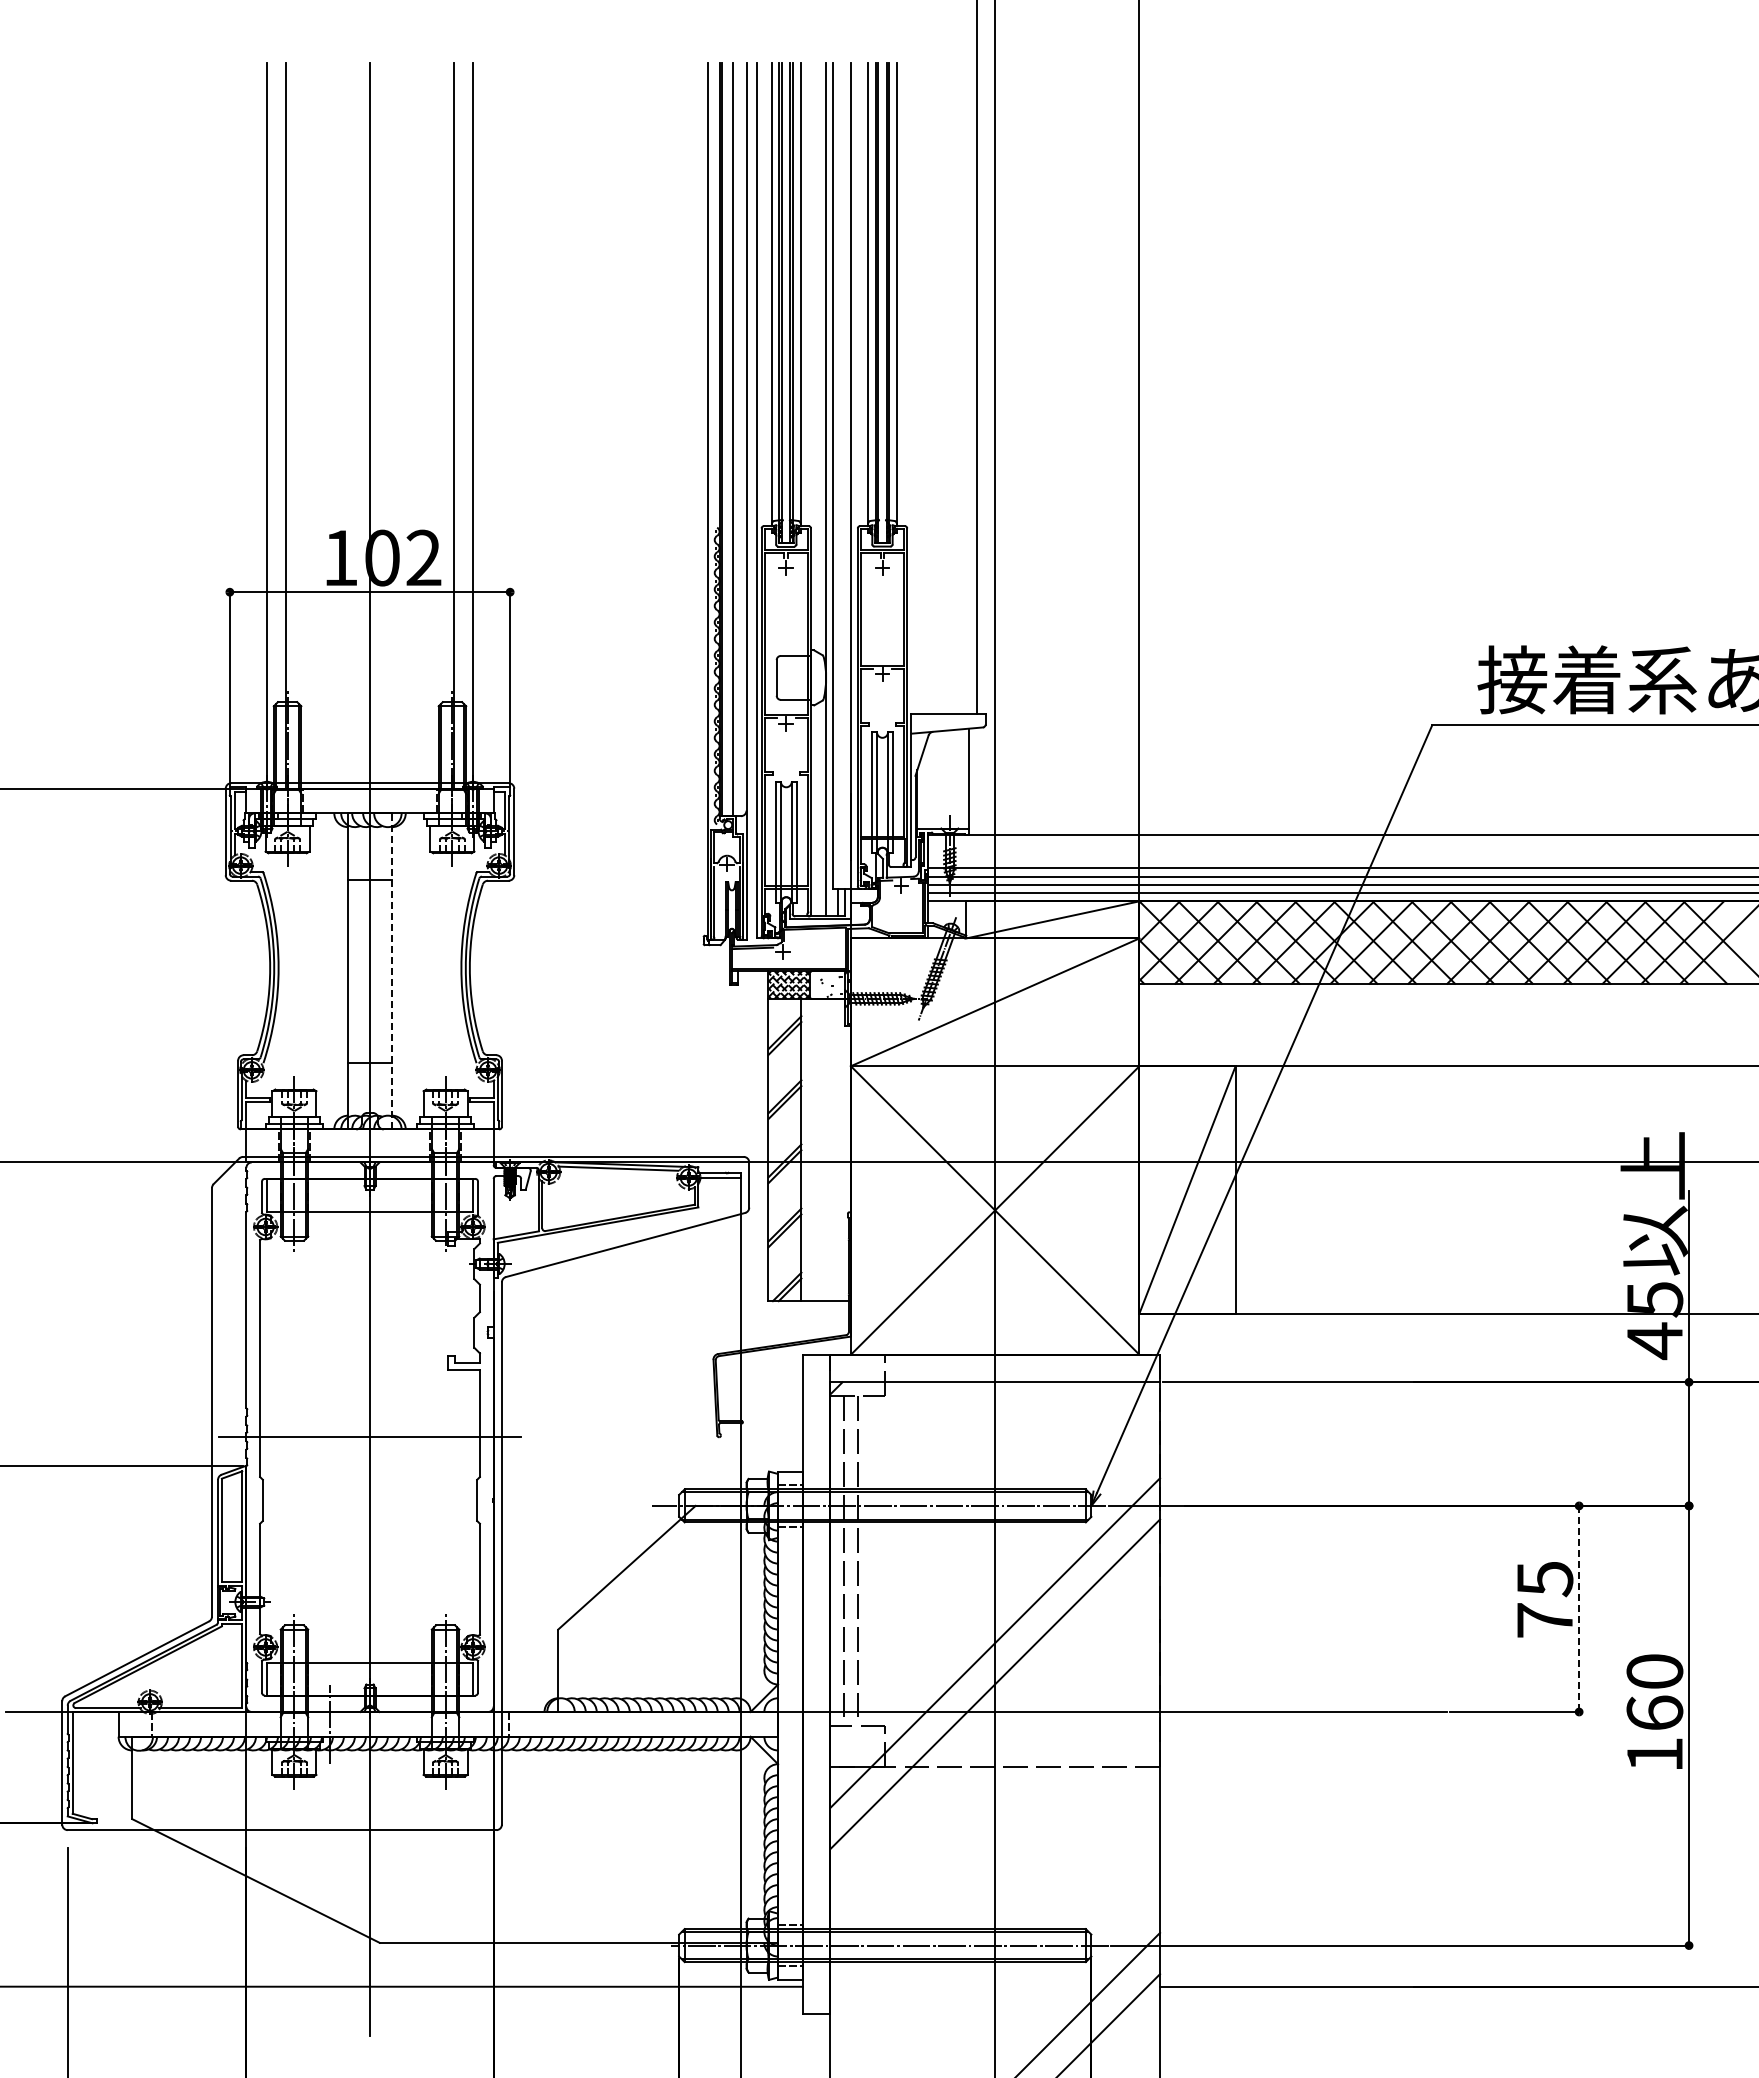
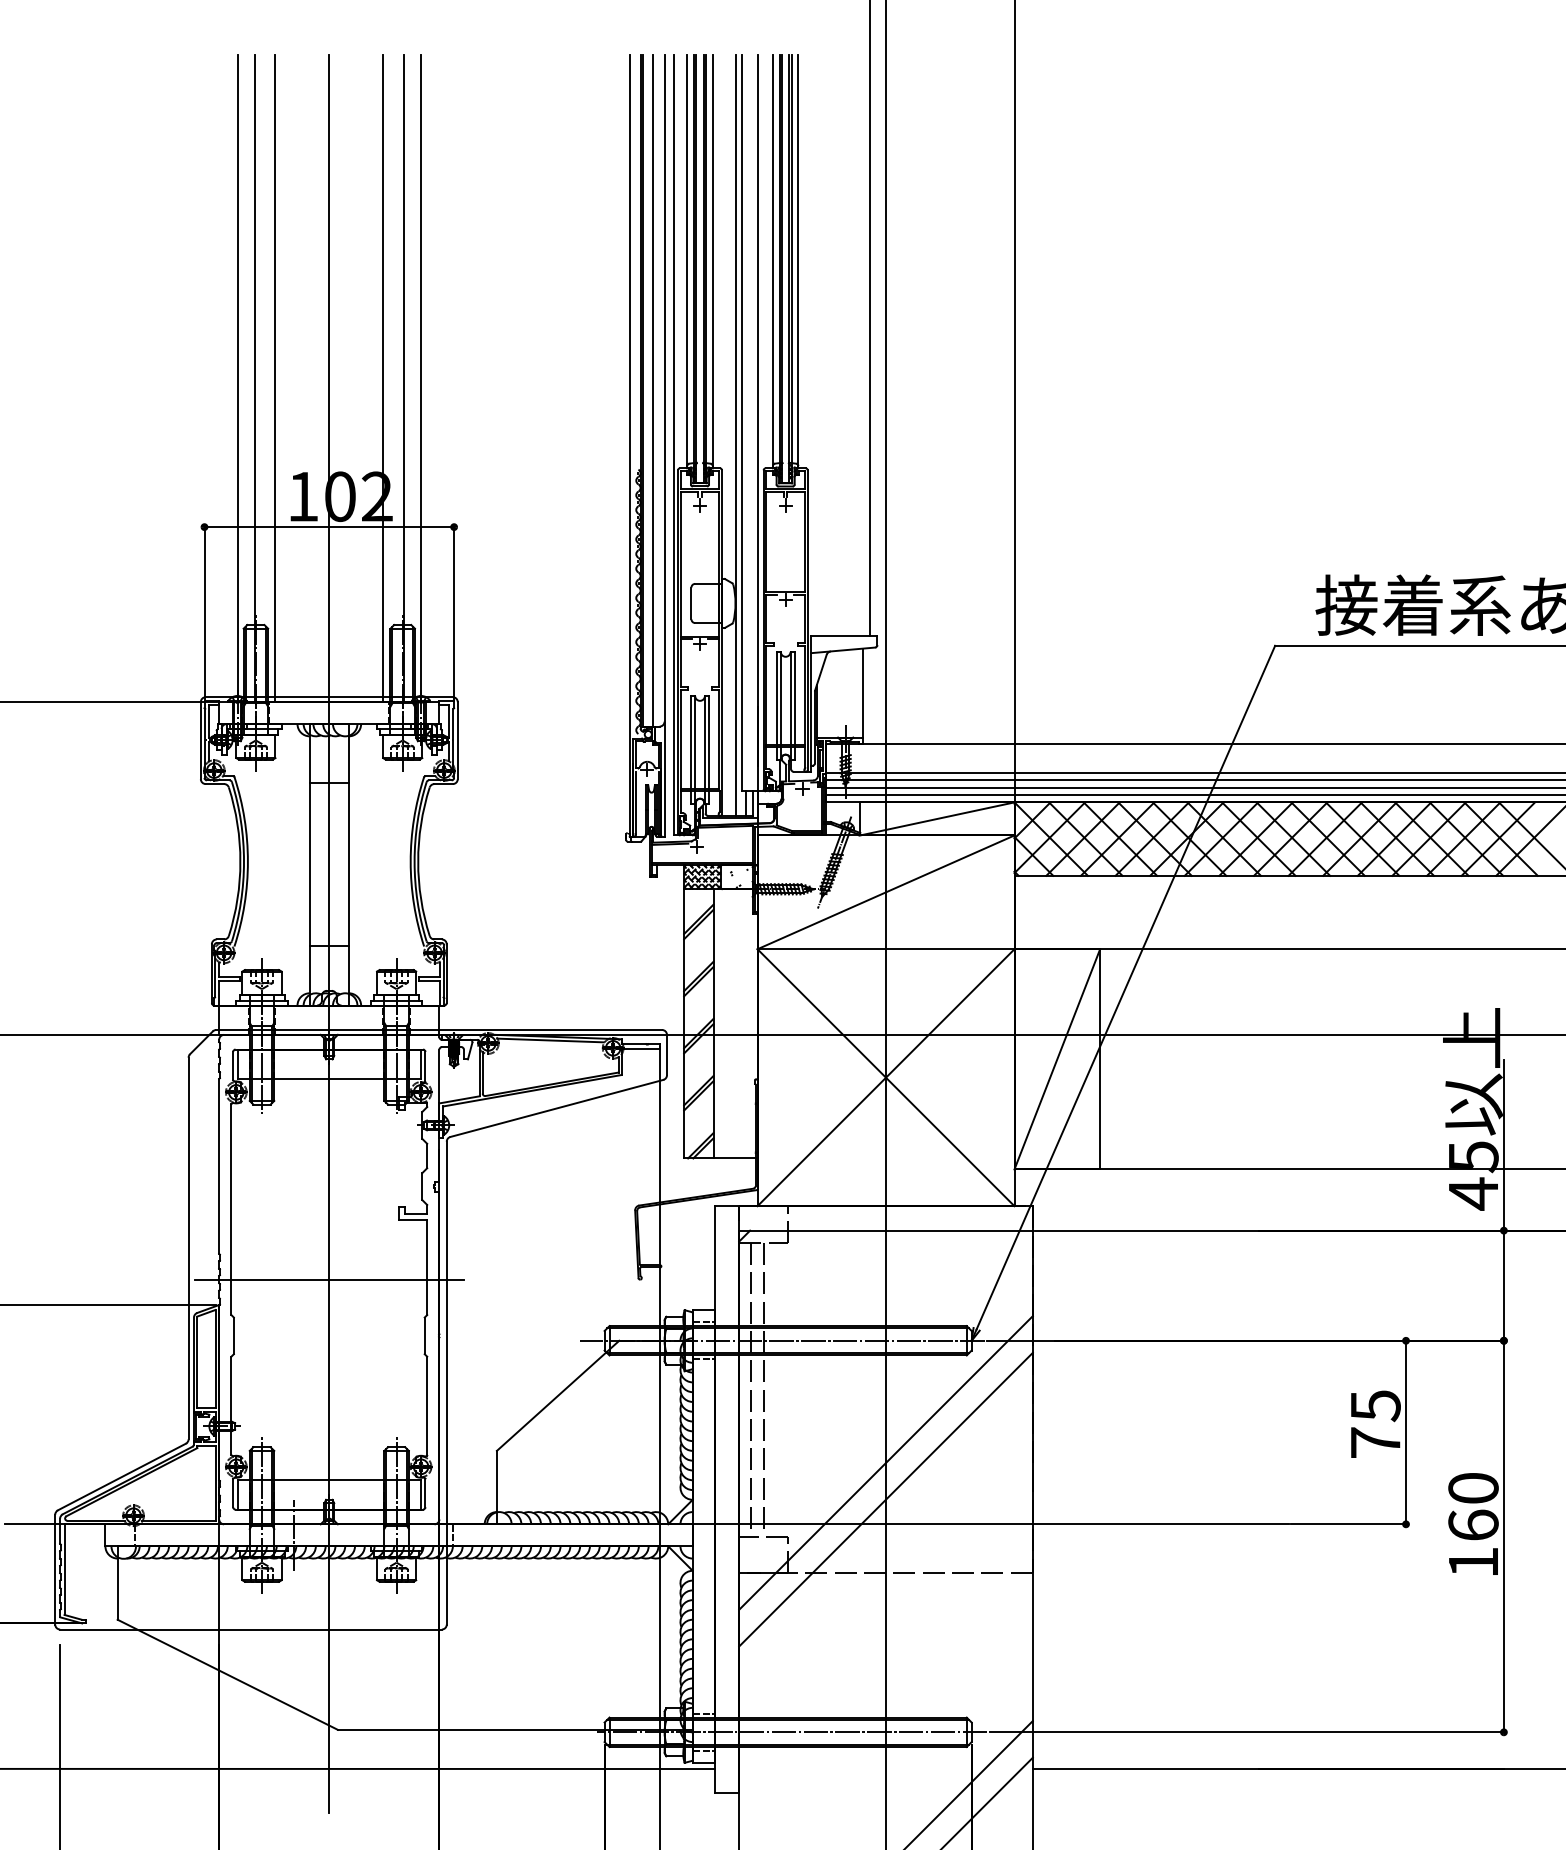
line: (309, 425) -> (275, 378), added
line: (430, 425) -> (383, 378), added
line: (392, 970) -> (349, 864), dashed -> solid
line: (1579, 1609) -> (1406, 1433), dashed -> solid

